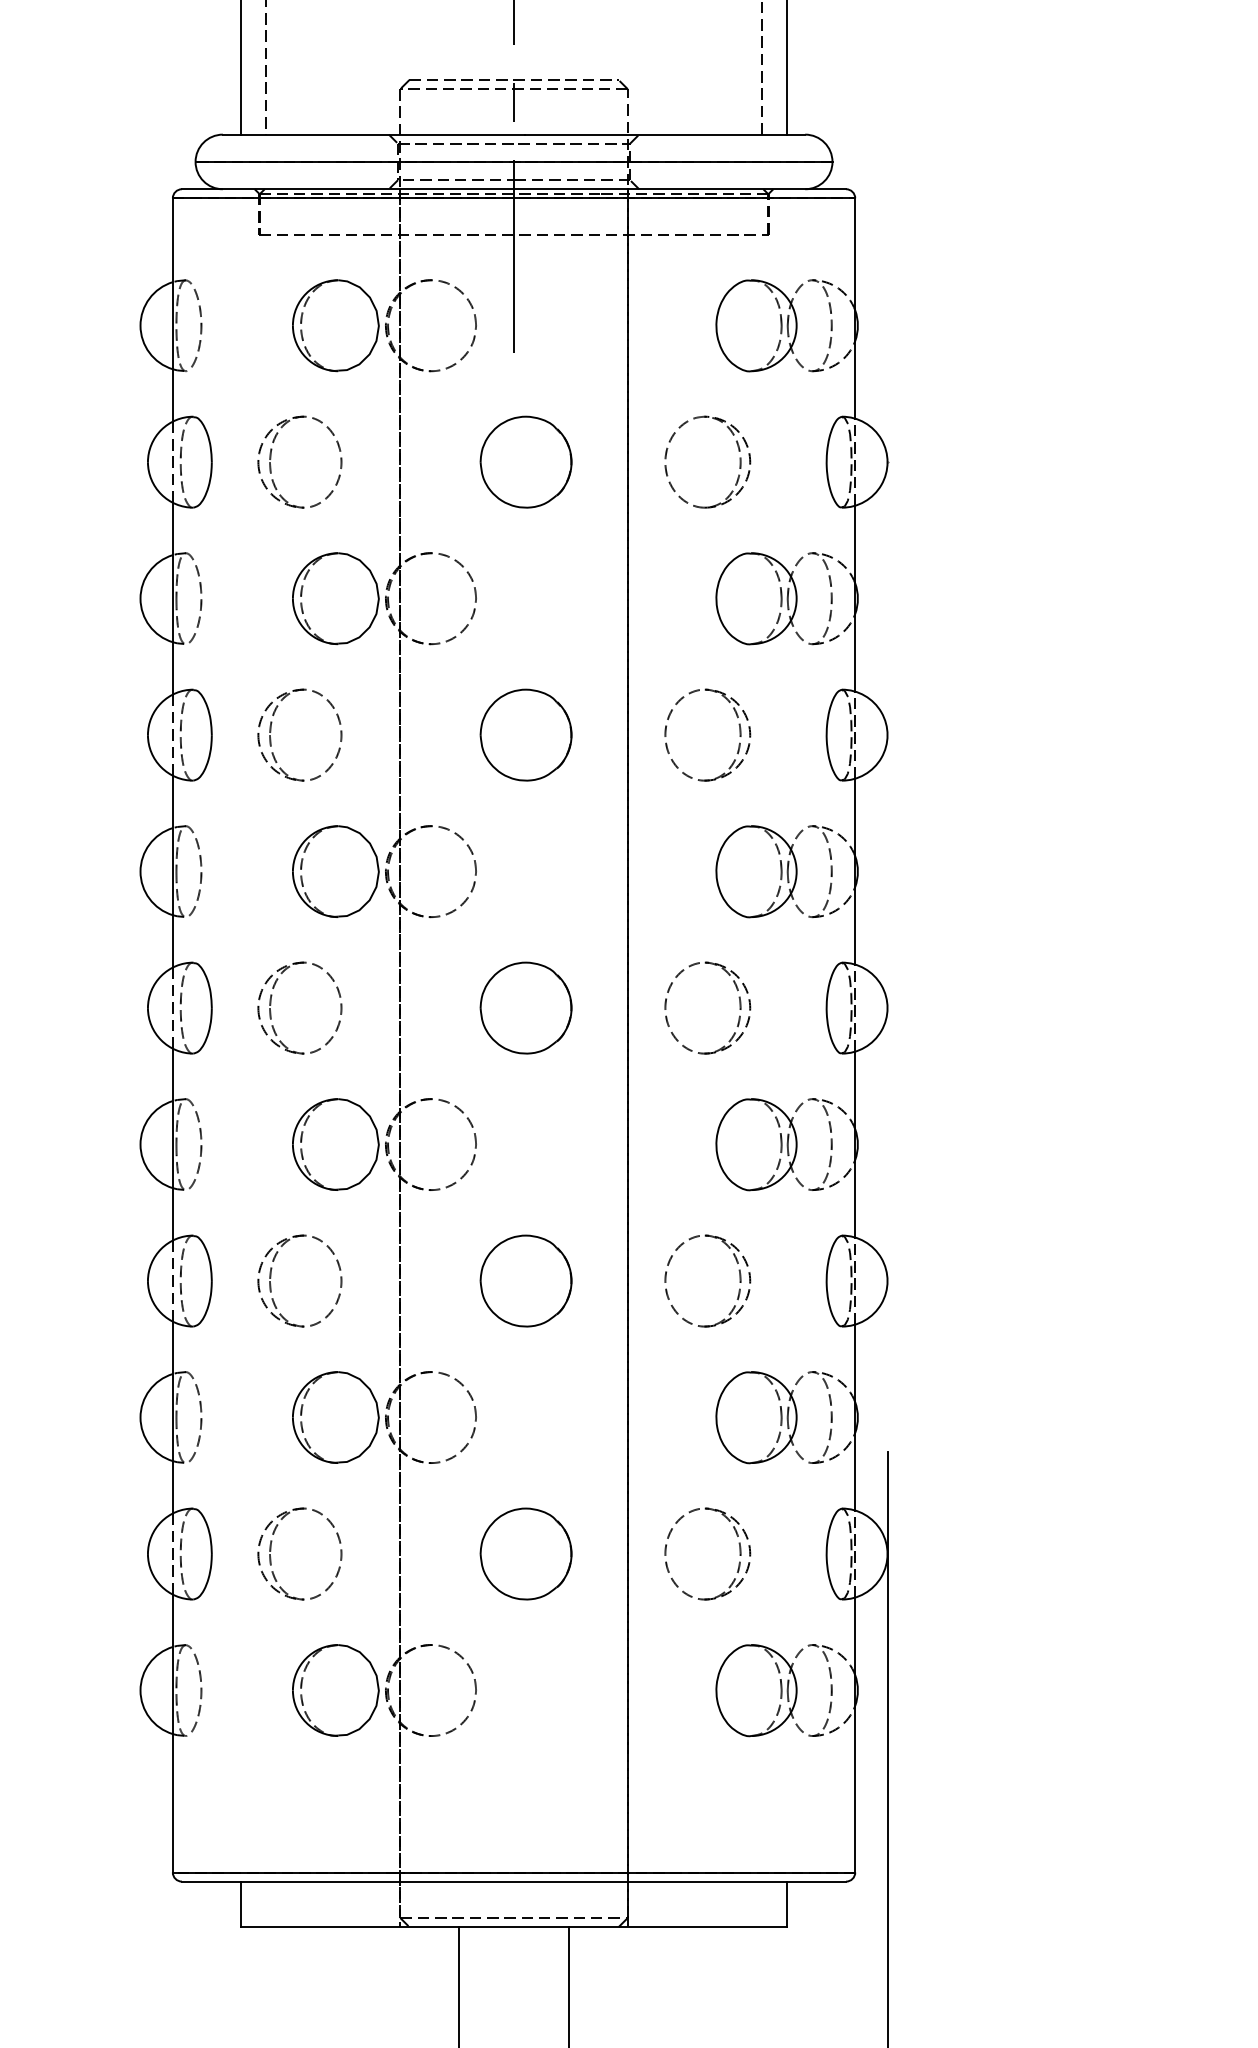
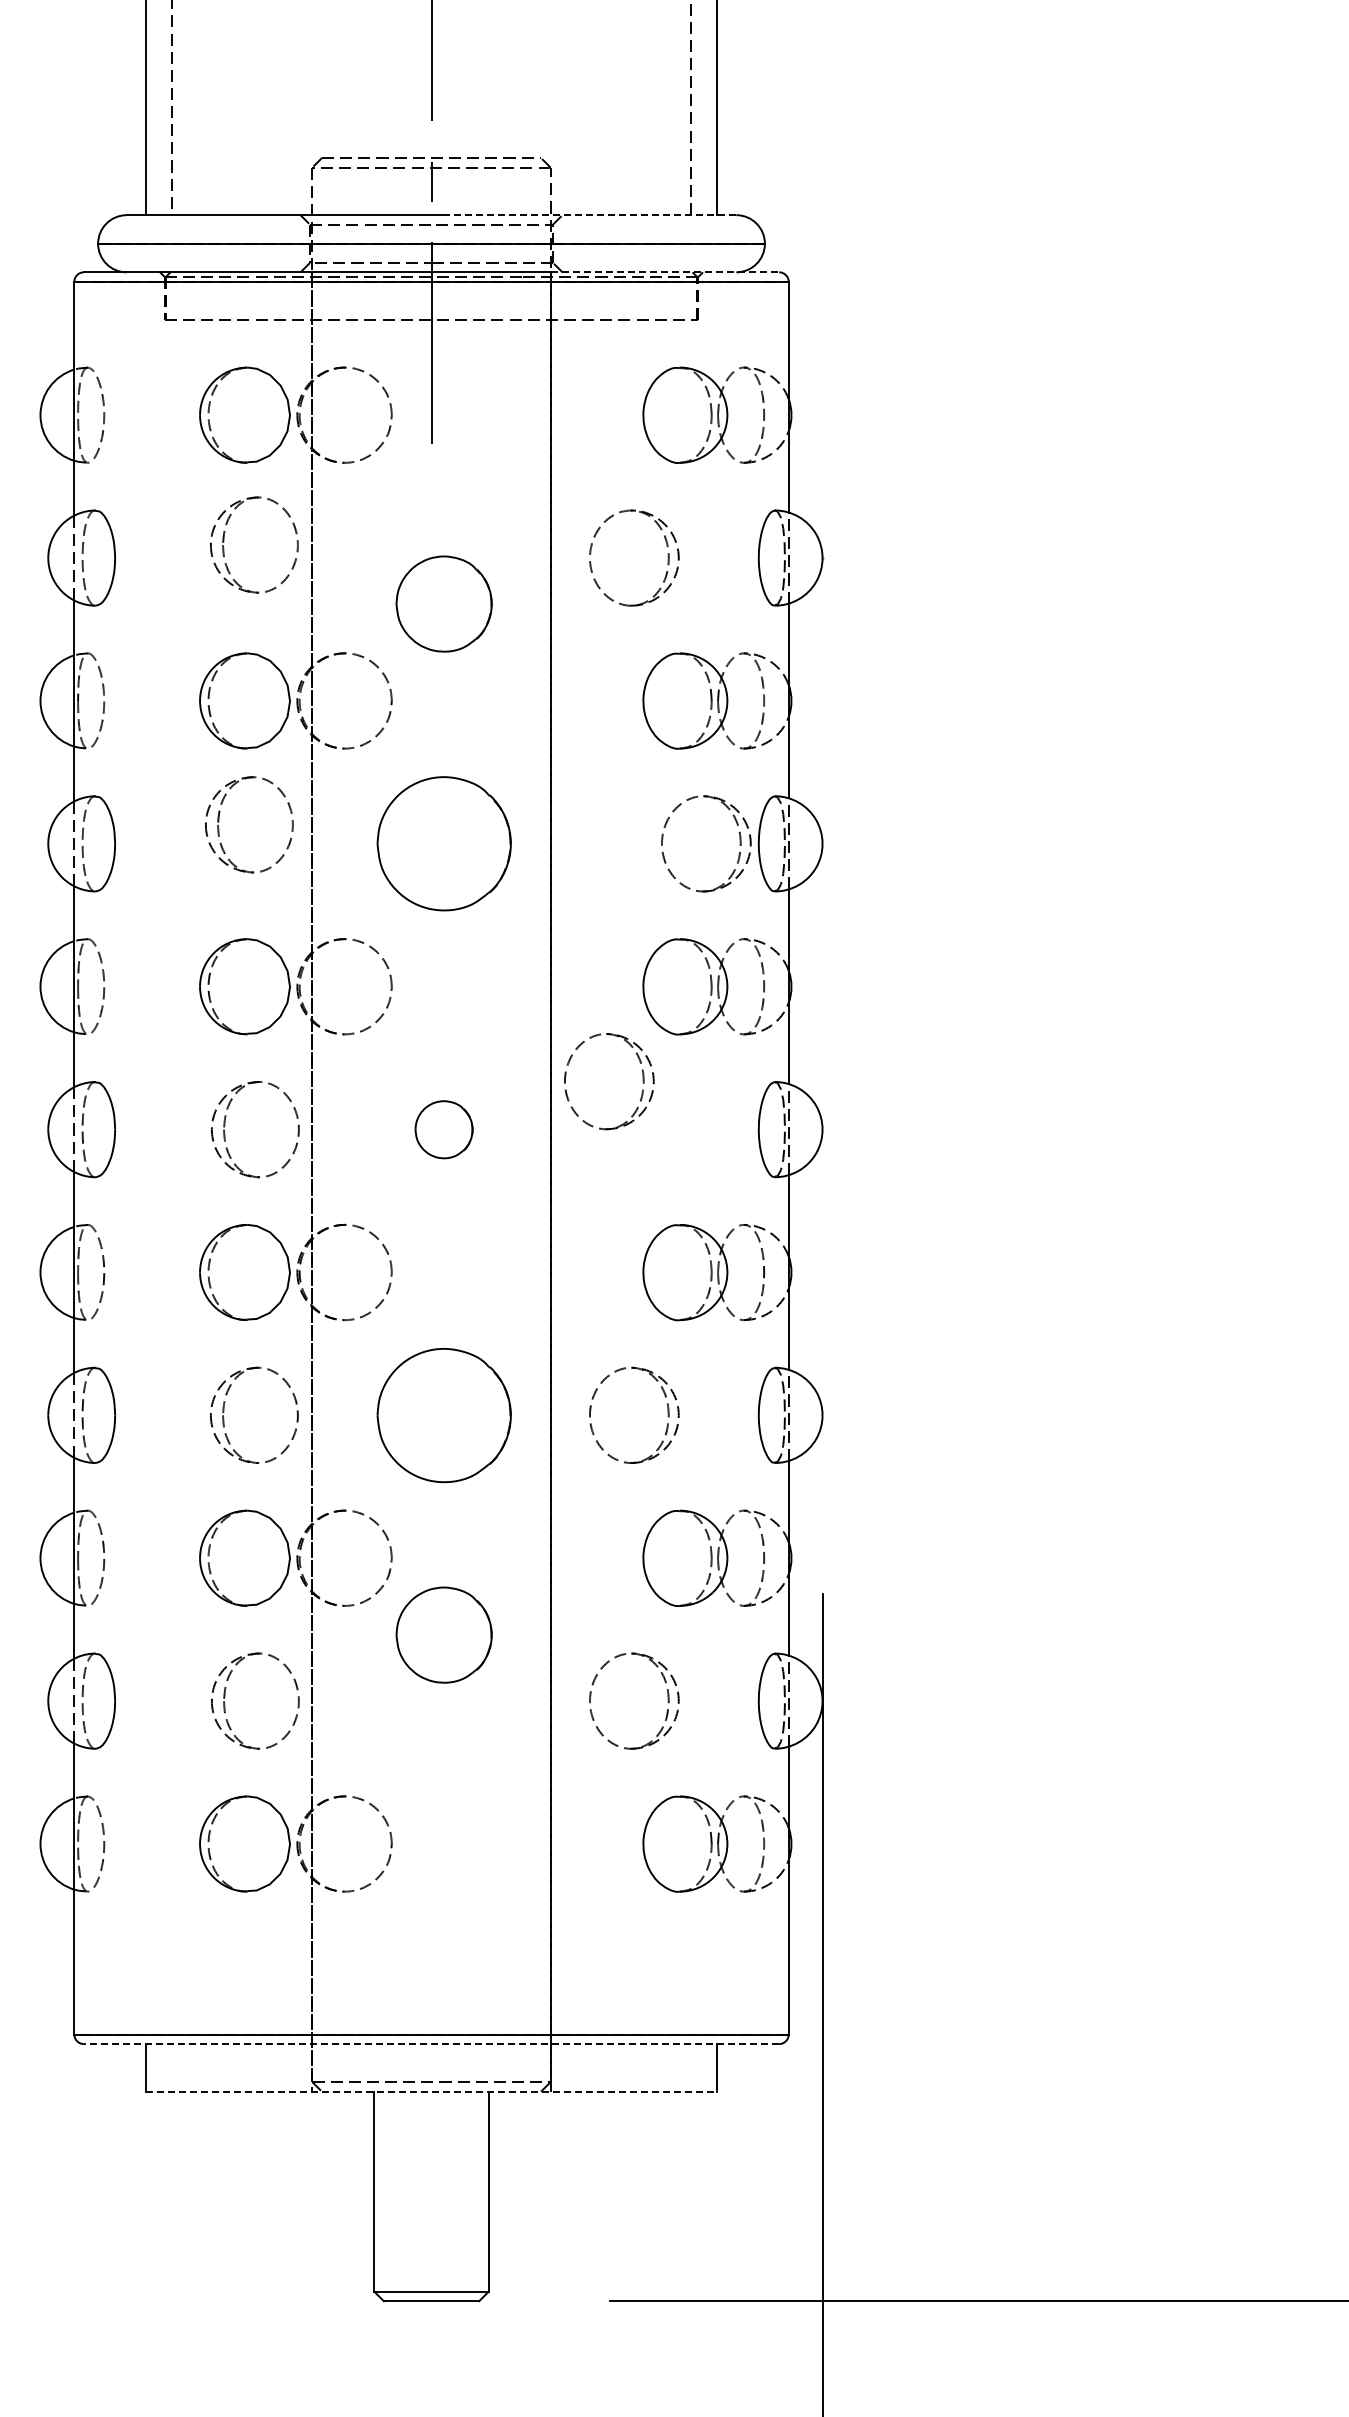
line: (664, 134) -> (589, 215), solid -> dashed
line: (737, 189) -> (665, 272), solid -> dashed
part: (271, 459) -> (224, 542), moved
part: (525, 461) -> (443, 603), moved
part: (271, 731) -> (219, 821), moved
part: (525, 734) -> (443, 843), size x1.4
part: (739, 734) -> (739, 843), moved
part: (271, 1005) -> (225, 1126), moved
part: (525, 1008) -> (443, 1129), size x0.6
part: (739, 1008) -> (642, 1081), moved
part: (271, 1278) -> (224, 1412), moved
part: (525, 1280) -> (443, 1414), size x1.4
part: (271, 1551) -> (225, 1698), moved
part: (525, 1553) -> (443, 1634), moved
line: (514, 1882) -> (431, 2044), solid -> dashed
line: (514, 1926) -> (431, 2091), solid -> dashed

